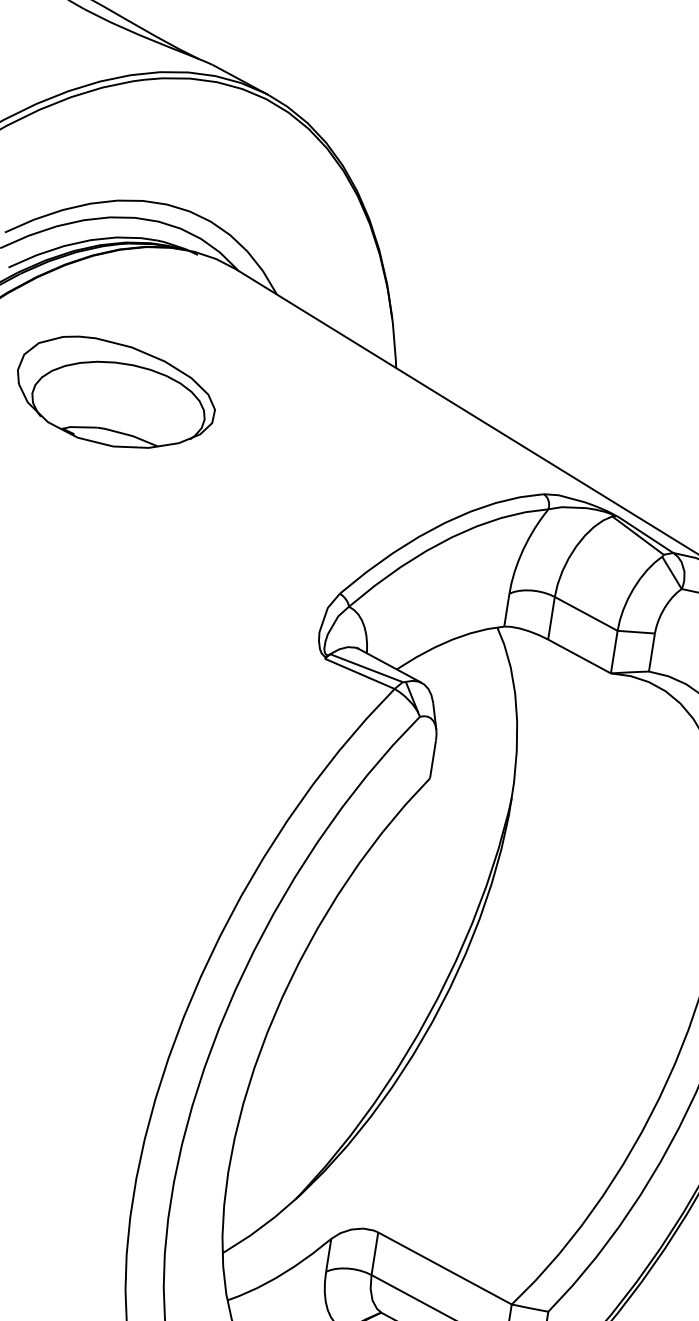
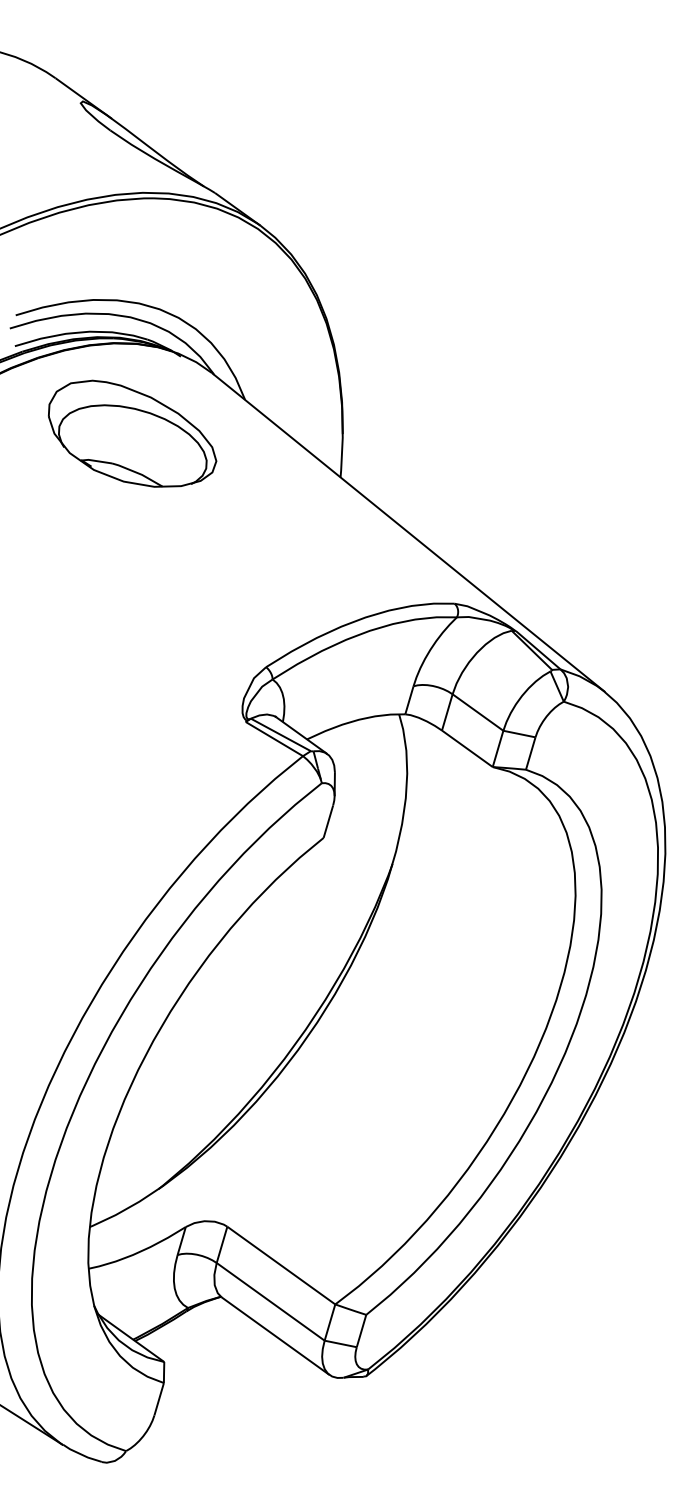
part: (116, 390) -> (132, 433), moved

